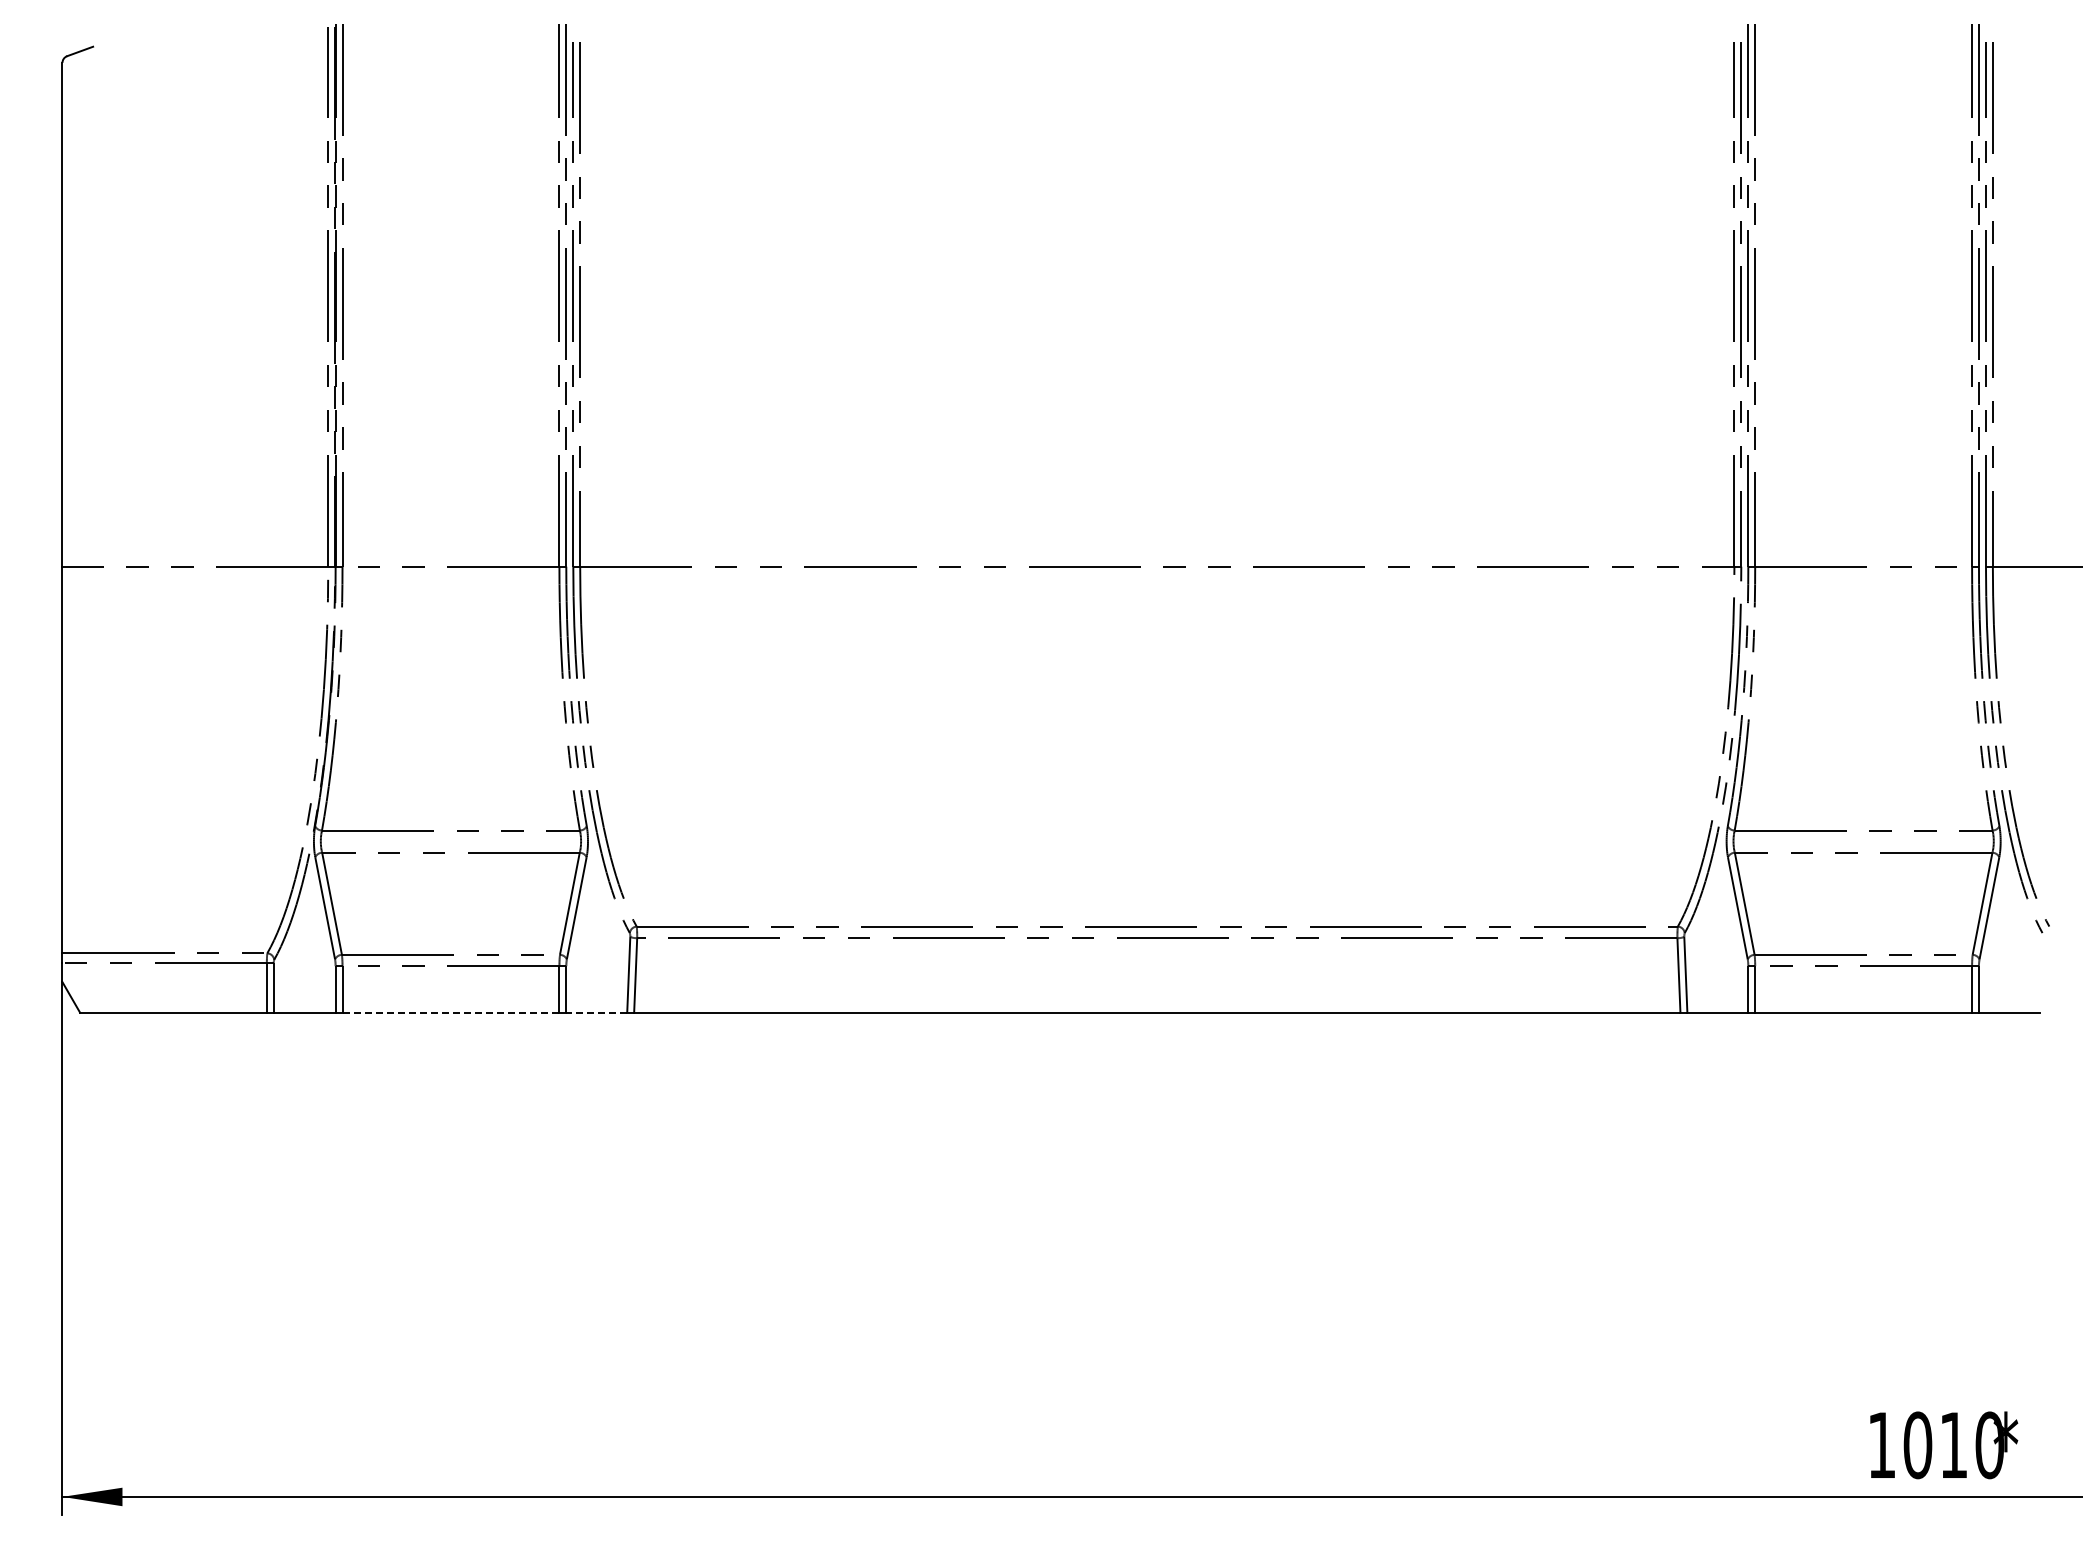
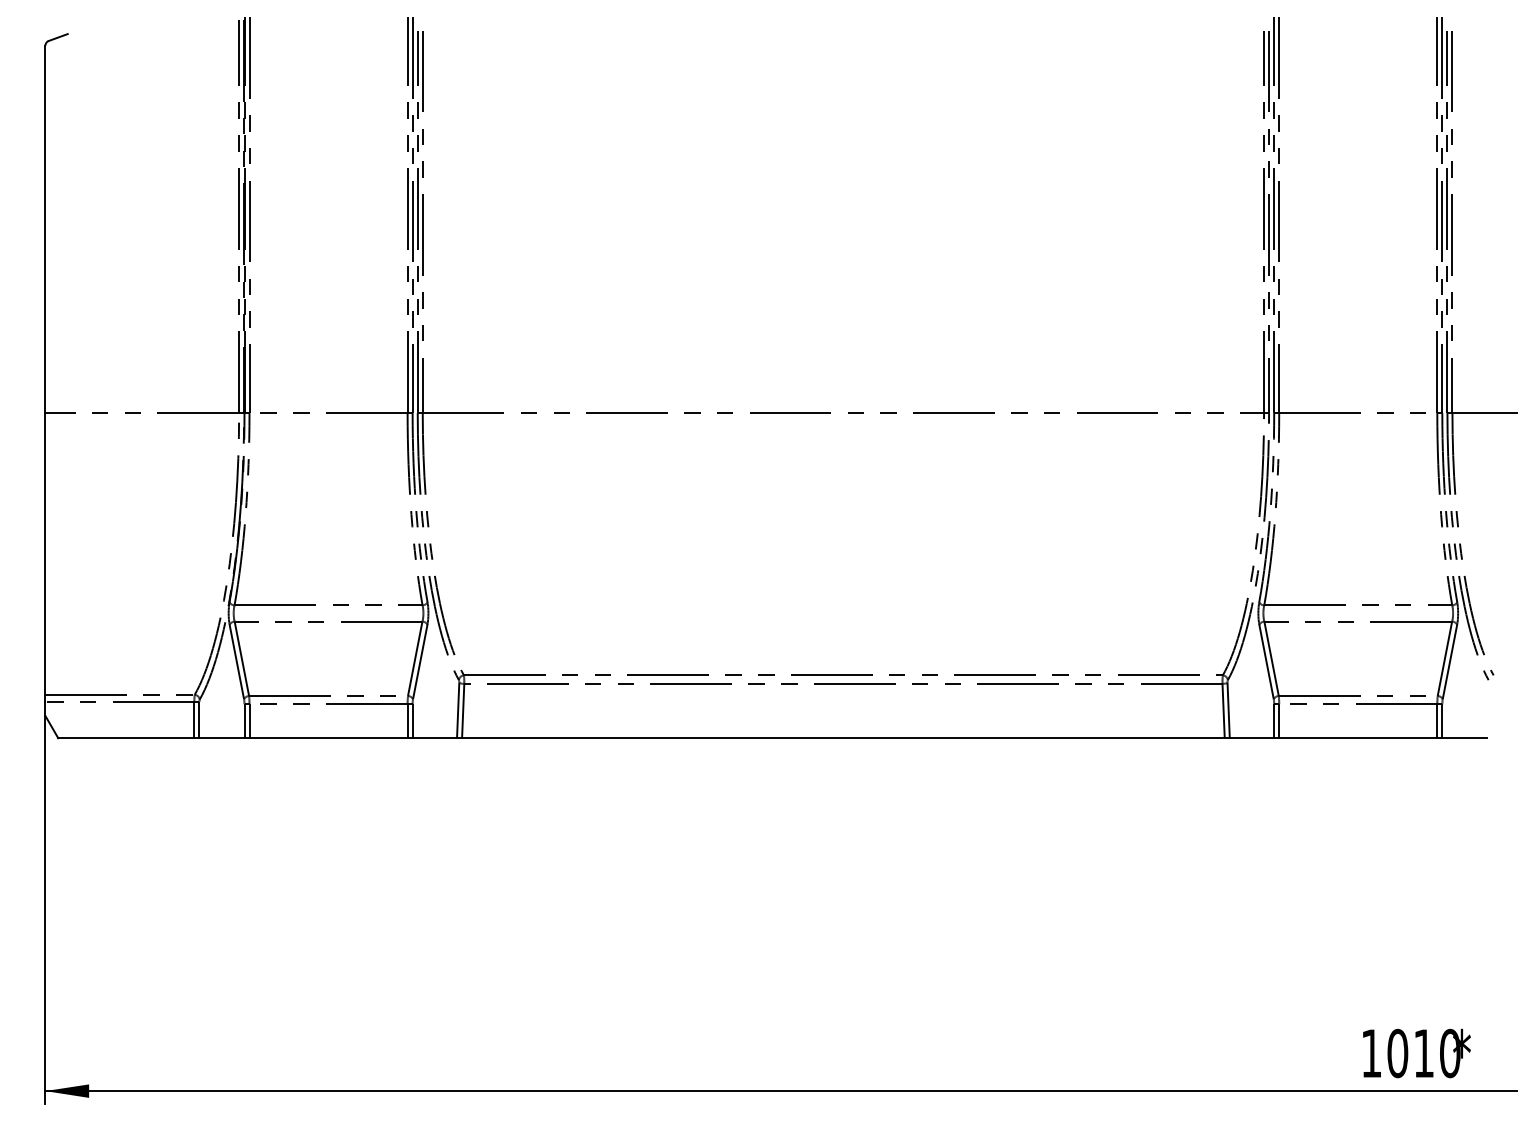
line: (450, 1012) -> (328, 738), dashed -> solid
line: (596, 1012) -> (434, 738), dashed -> solid

